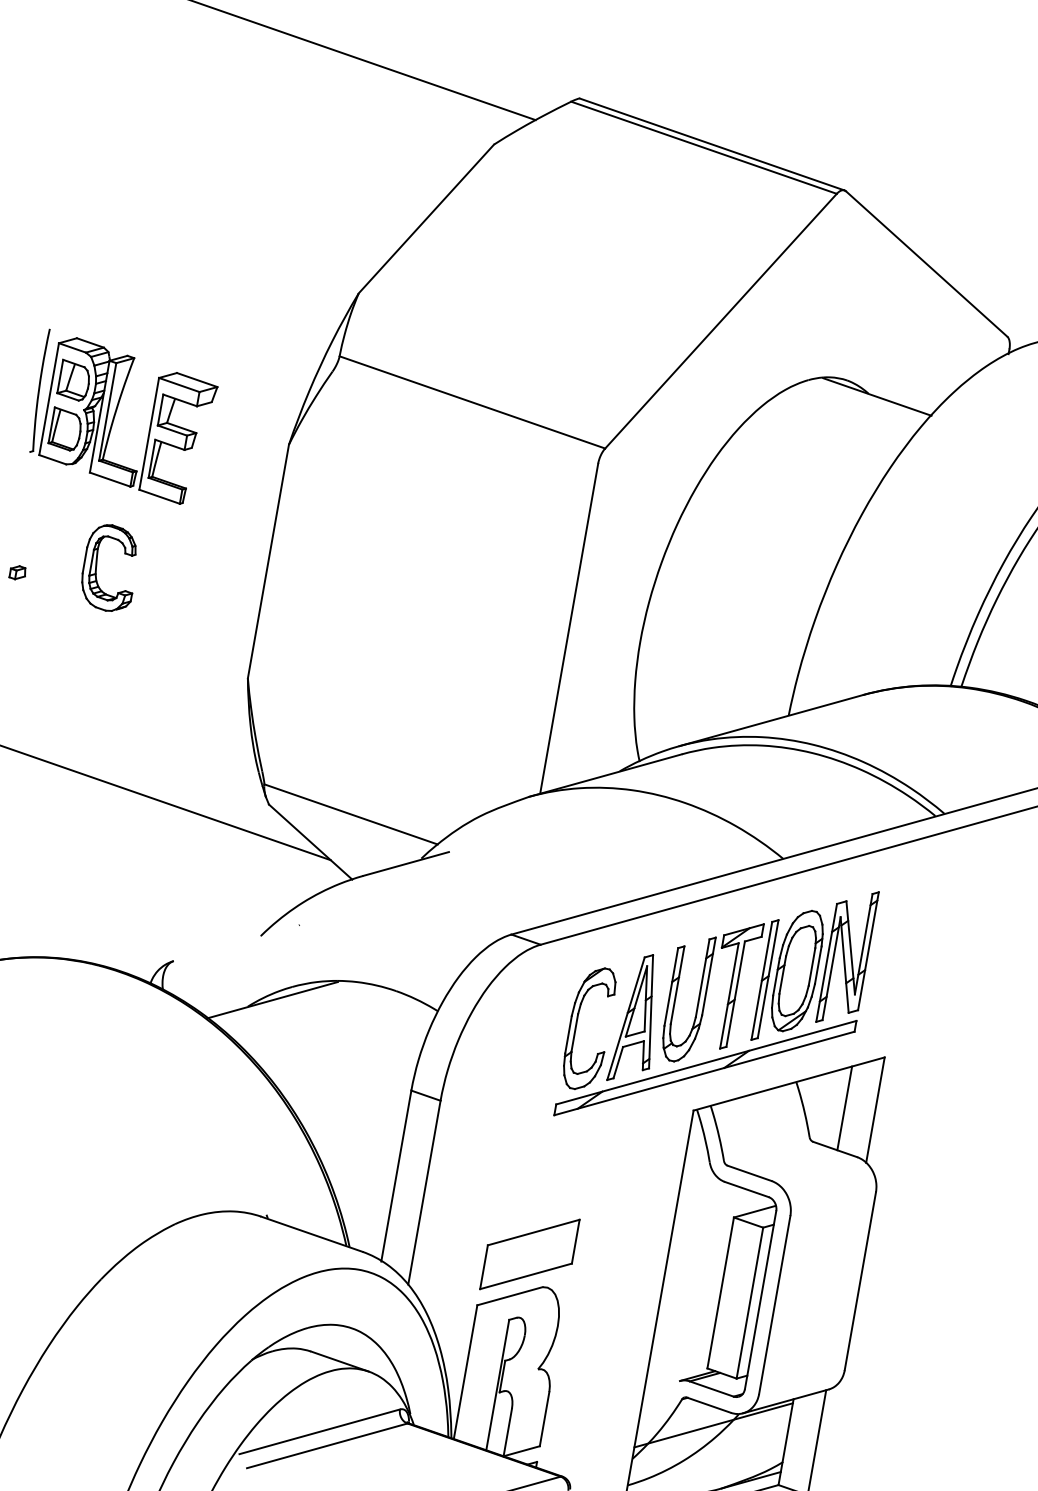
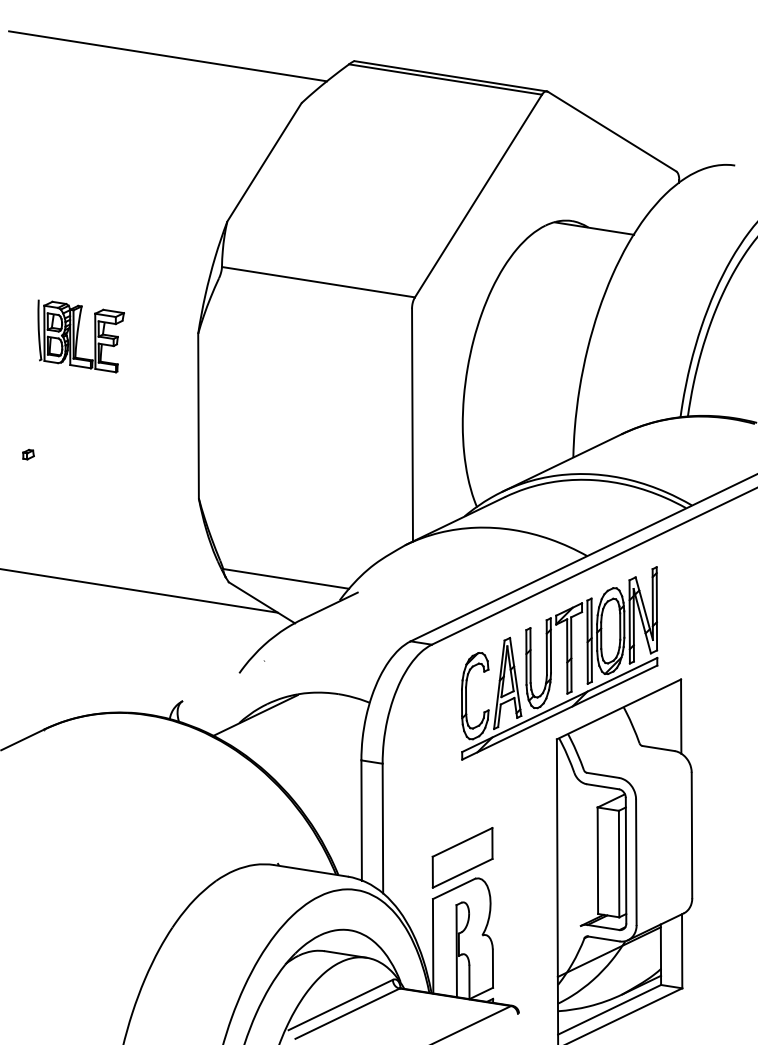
part: (122, 418) -> (81, 336), size x0.7
part: (98, 565) -> (82, 439), removed
line: (844, 1107) -> (659, 718), removed

